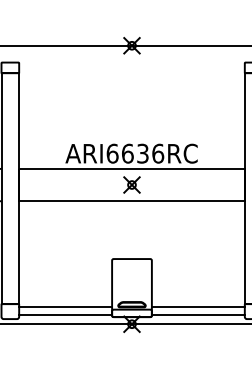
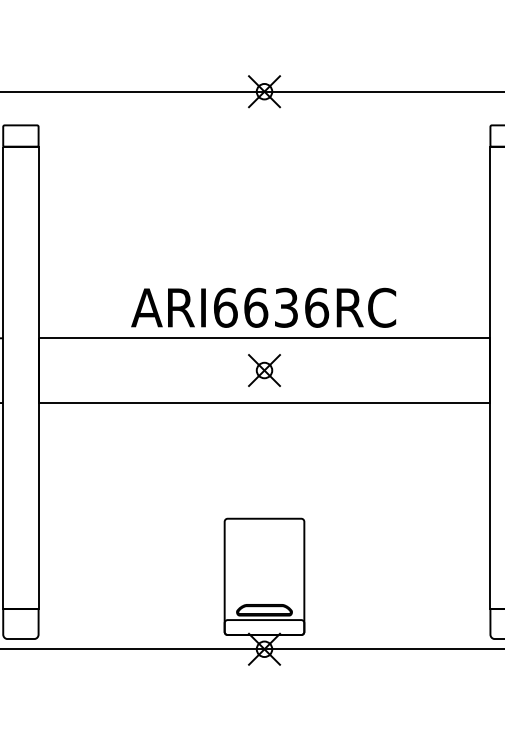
line: (65, 307) -> (131, 615), removed
line: (197, 307) -> (395, 615), removed
line: (65, 315) -> (131, 631), removed
line: (197, 315) -> (395, 631), removed

